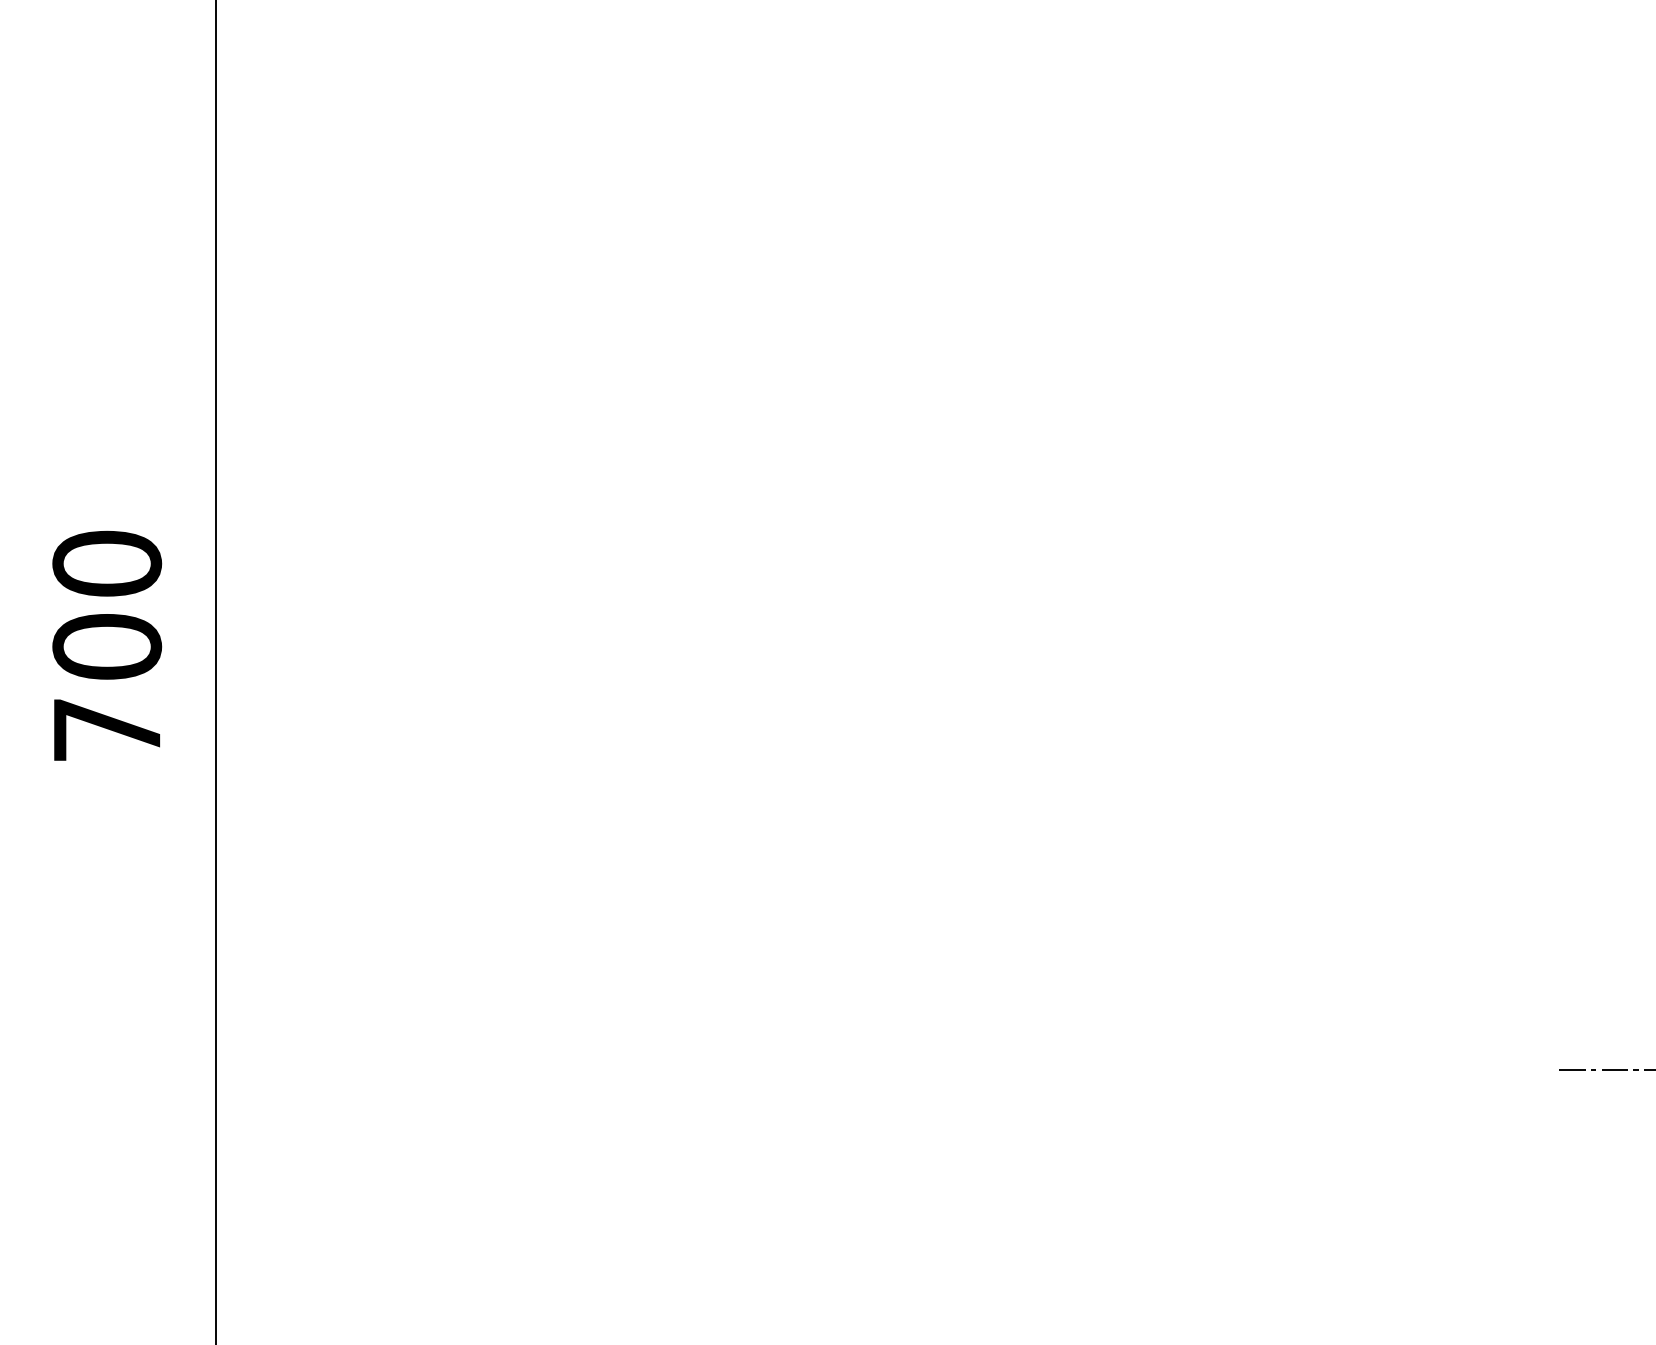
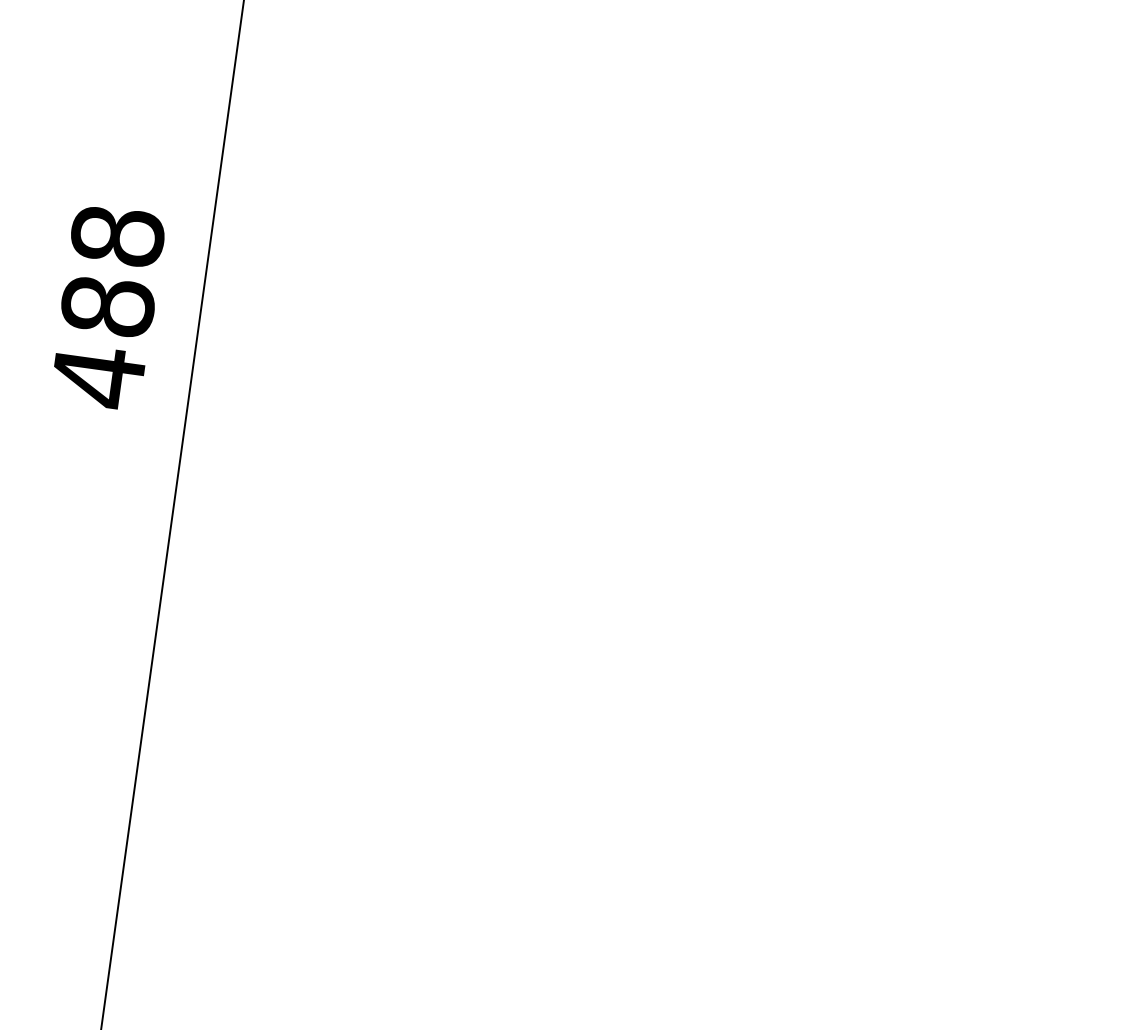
text: (106, 647) -> (107, 306), 700 -> 488

